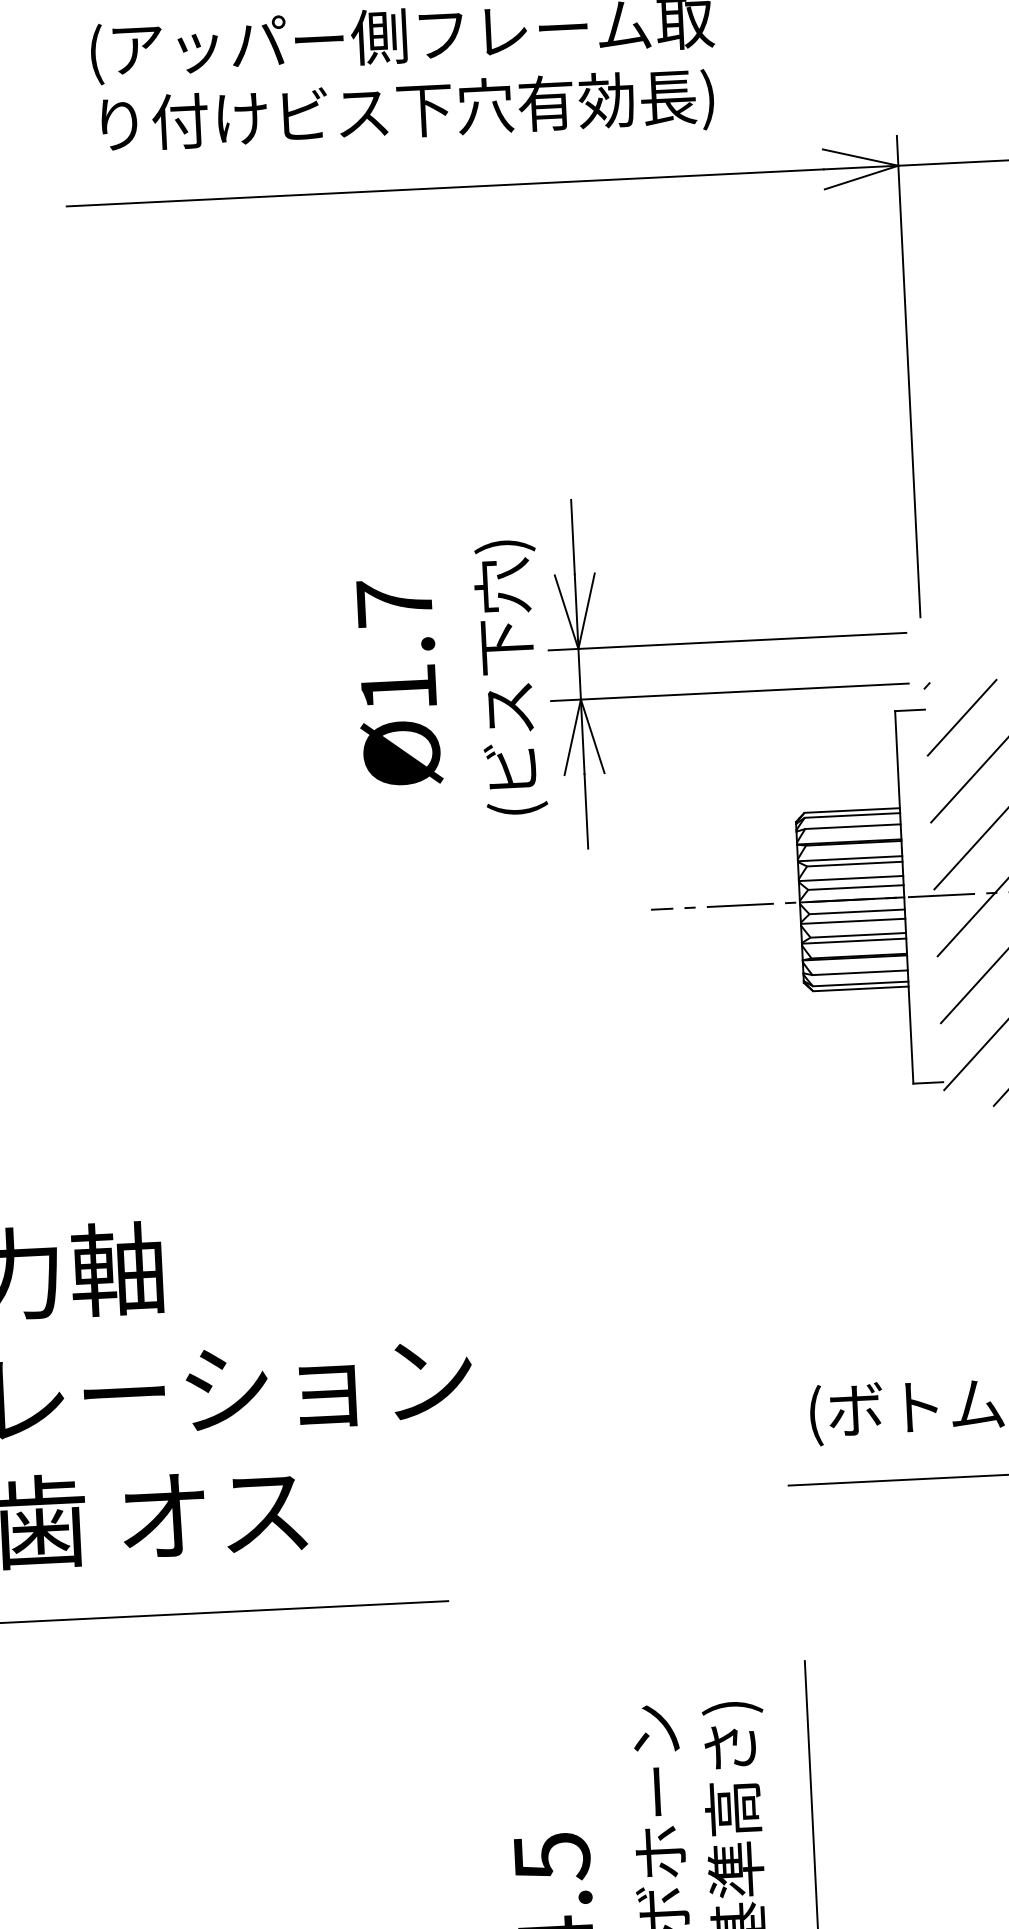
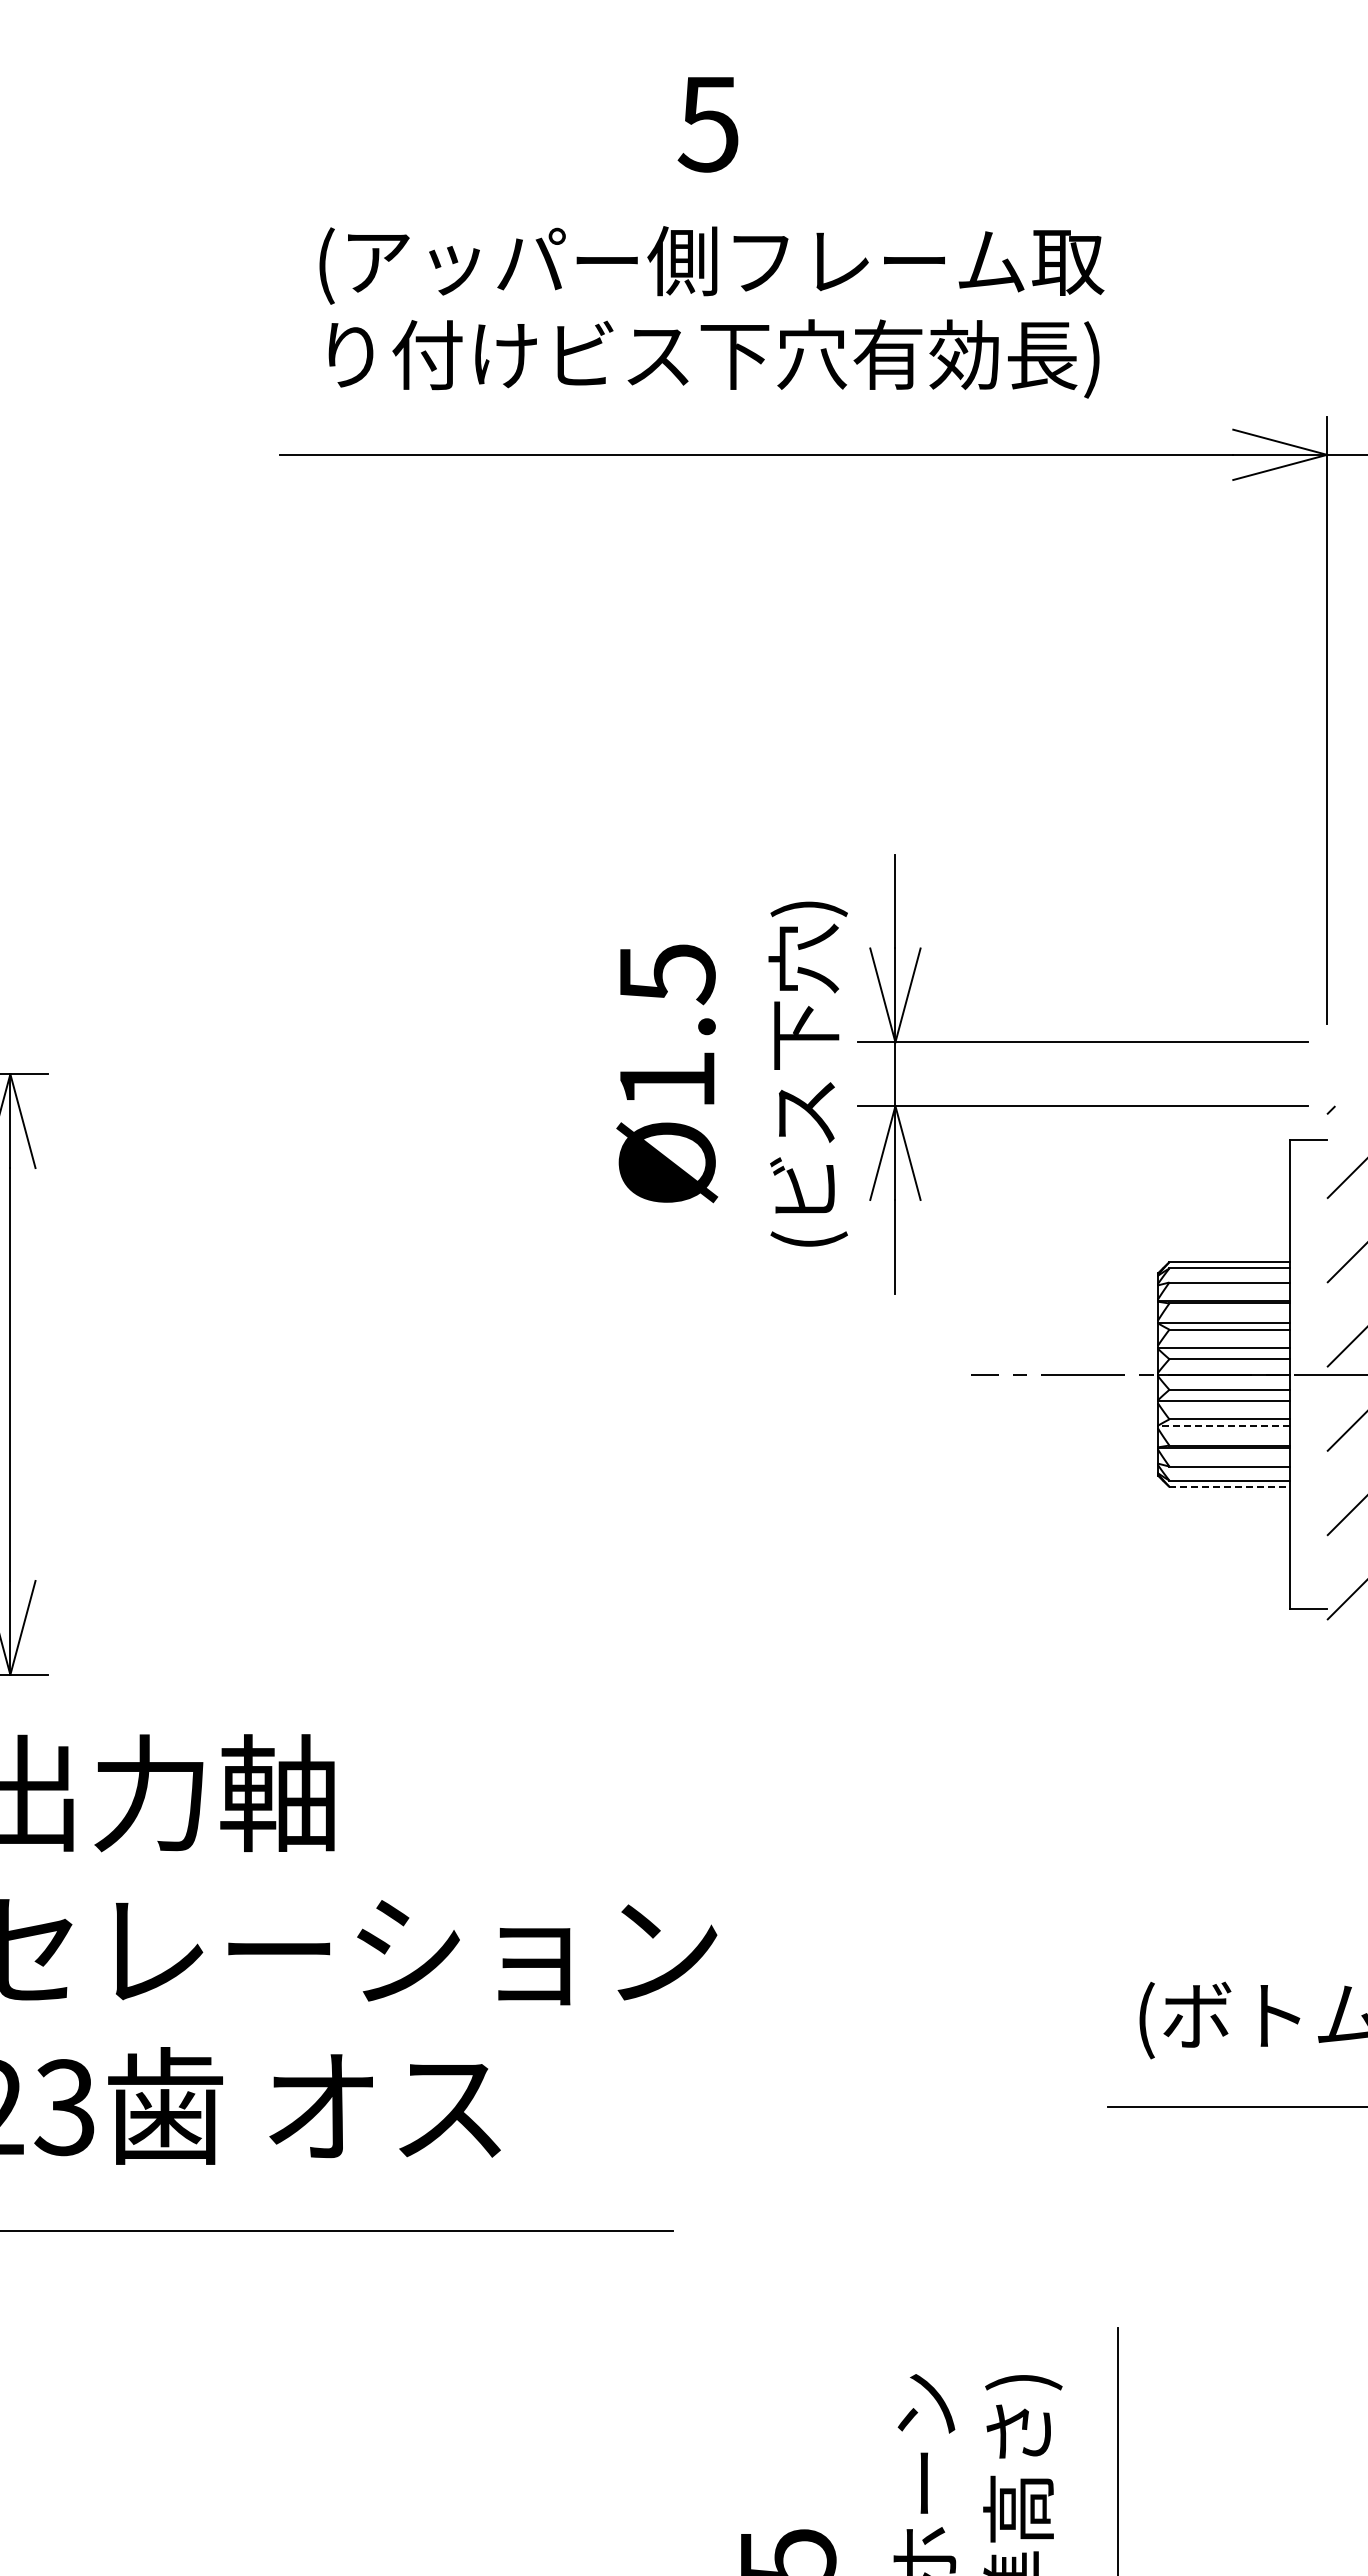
text: (394, 603) -> (667, 974), Ø1.7 -> Ø1.5
line: (853, 941) -> (1223, 1426), solid -> dashed
line: (861, 988) -> (1230, 1486), solid -> dashed

